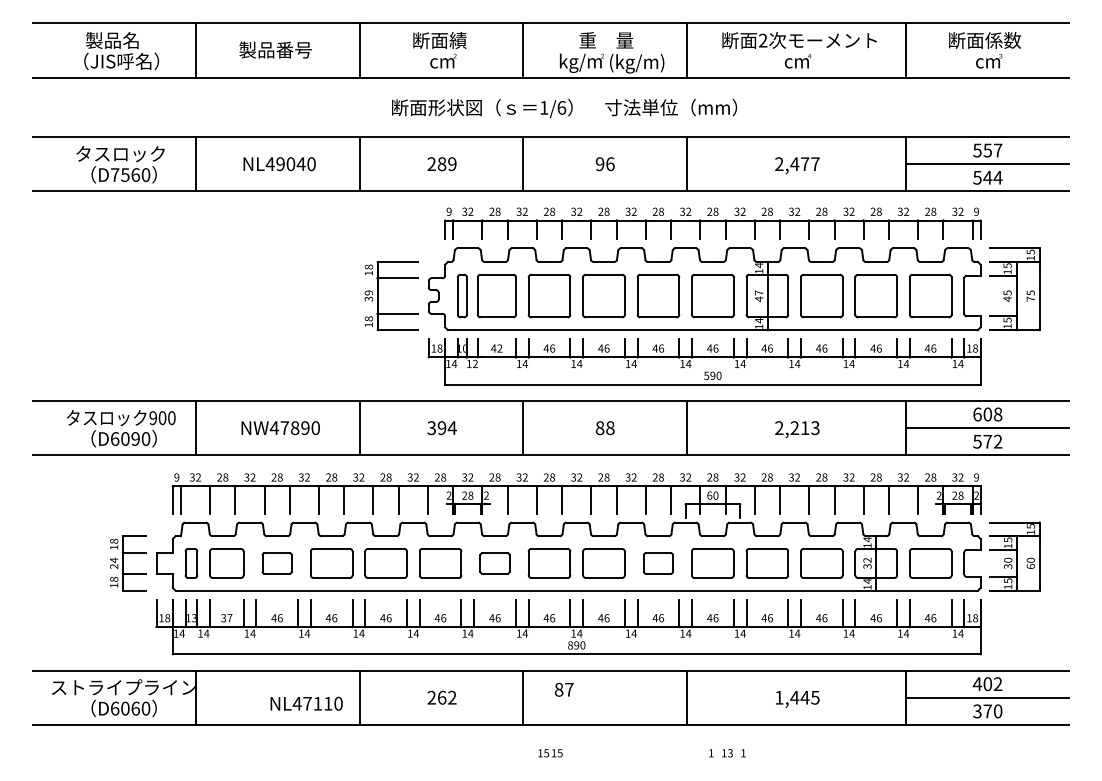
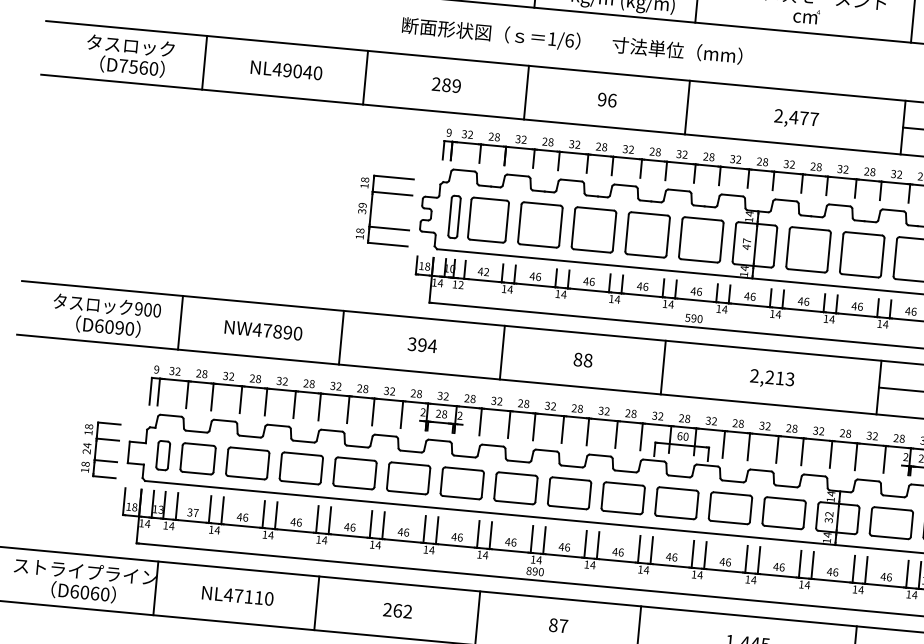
part: (276, 563) -> (247, 463), size x1.43
part: (494, 563) -> (461, 483), size x1.43
part: (658, 563) -> (623, 498), size x1.43
text: (564, 689) -> (558, 625), moved
text: (306, 703) -> (237, 595), moved

